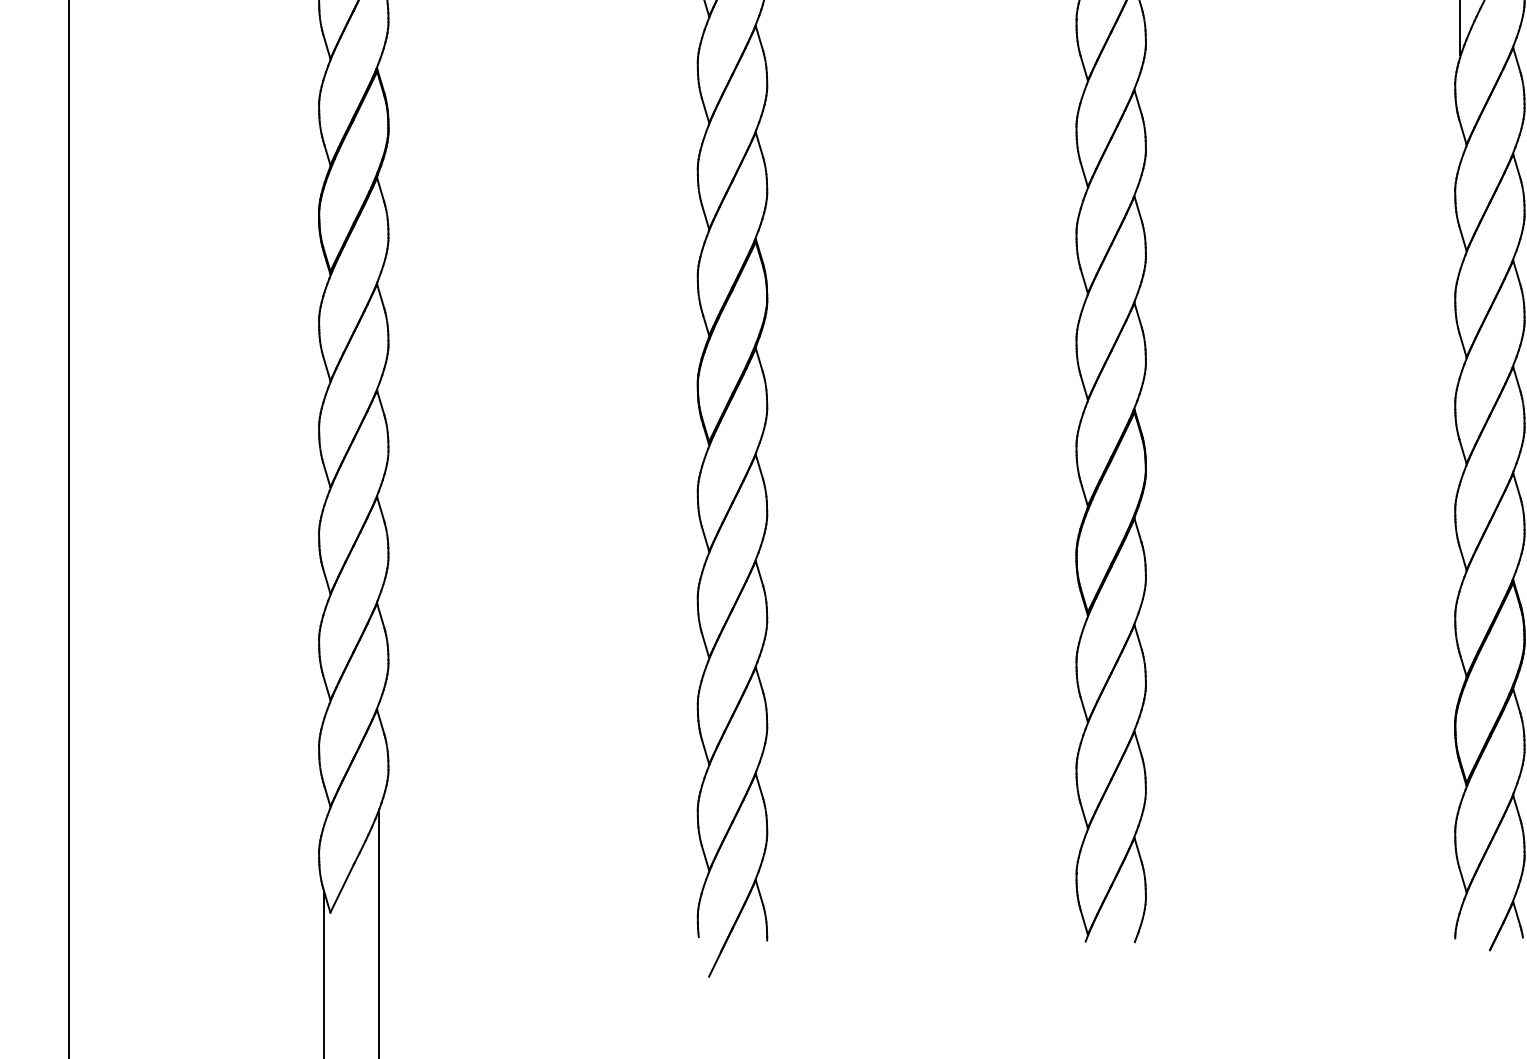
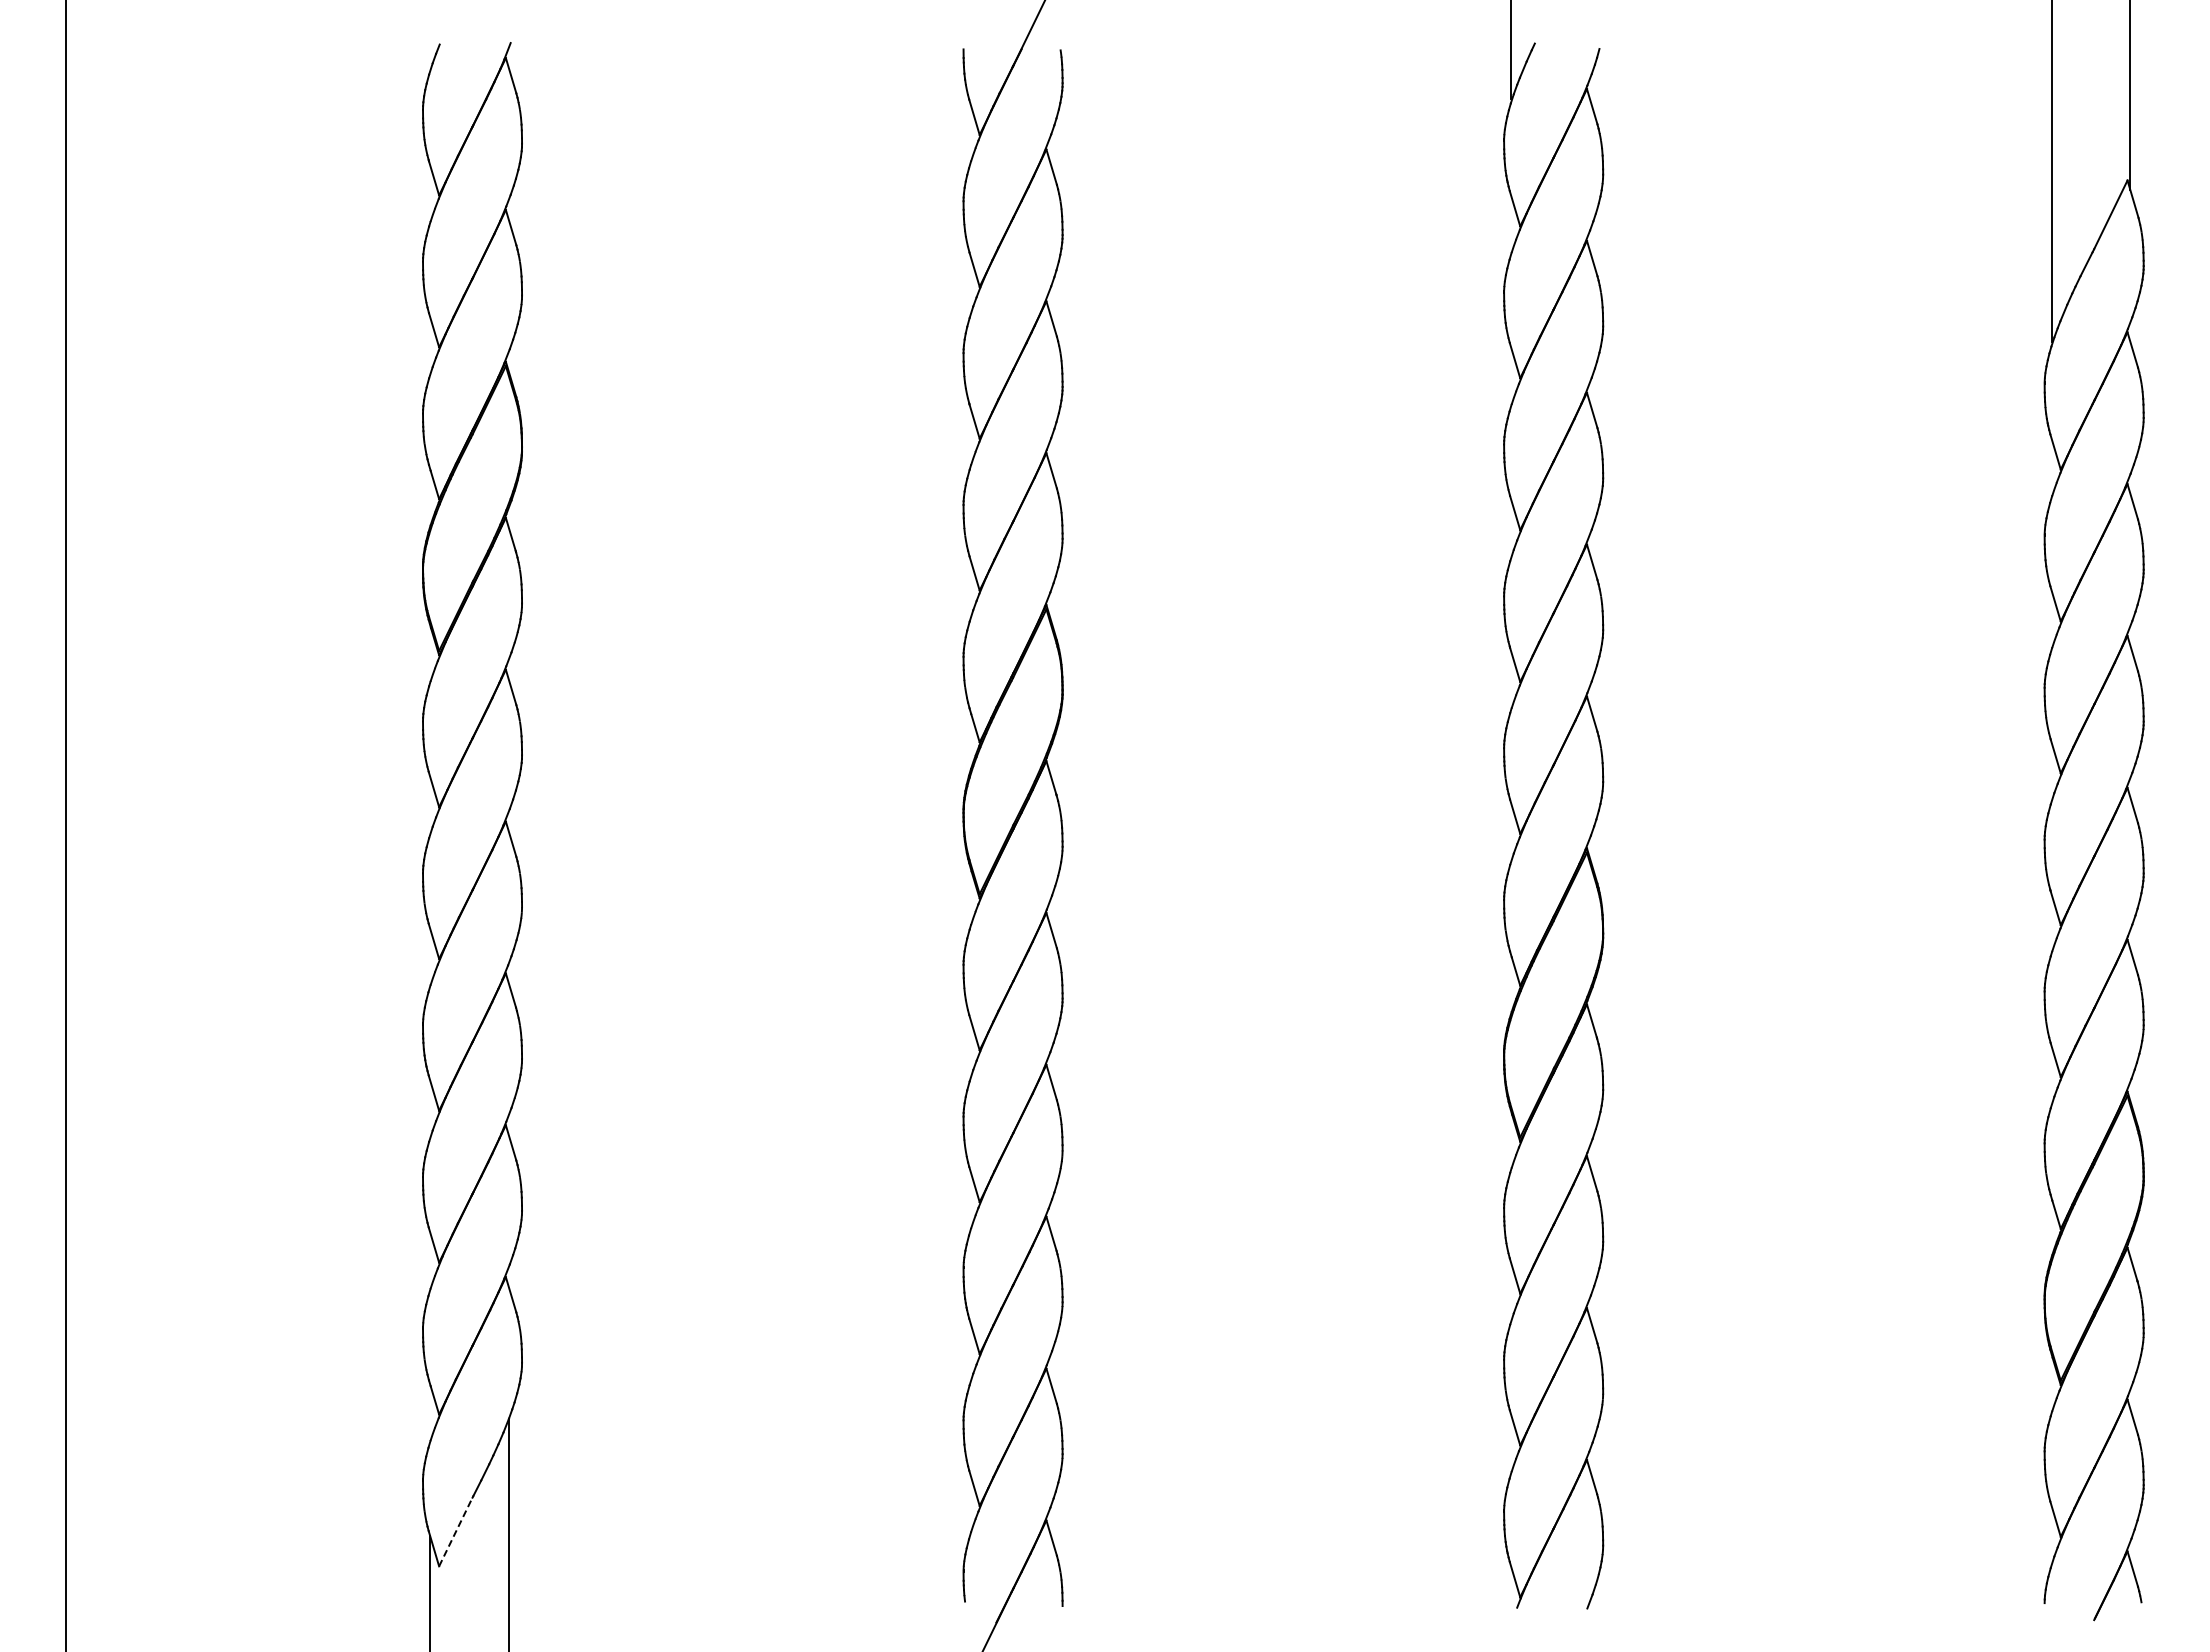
line: (342, 888) -> (456, 1531), solid -> dashed

